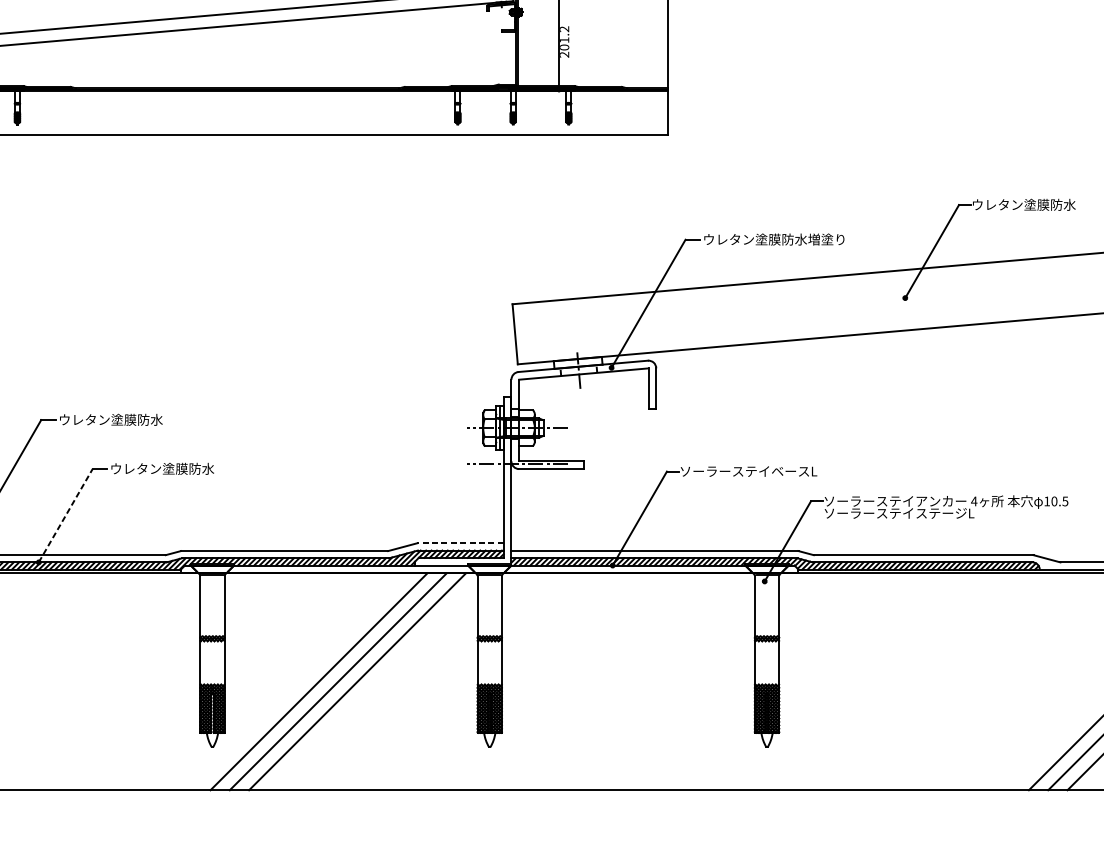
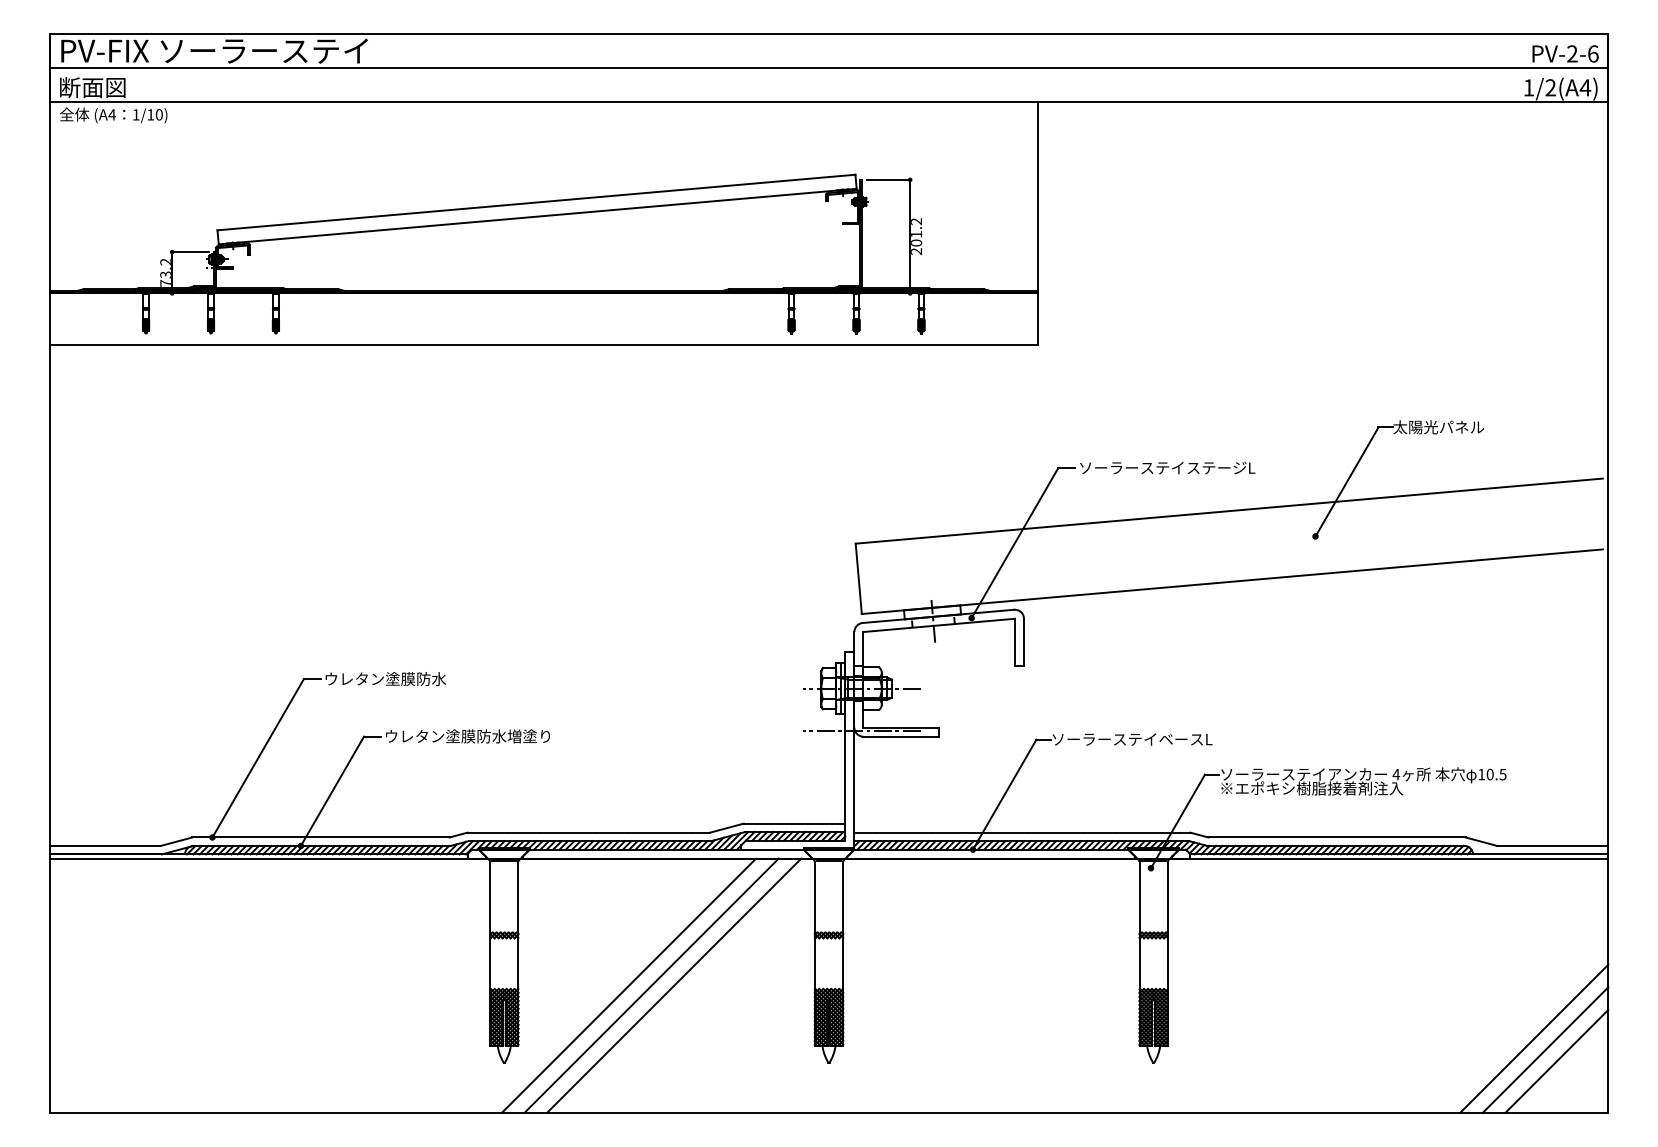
text: (1023, 205) -> (1454, 427), ウレタン塗膜防水 -> 太陽光パネル
text: (778, 239) -> (1167, 467), ウレタン塗膜防水増塗り -> ソーラーステイステージL
text: (233, 468) -> (528, 736), ウレタン塗膜防水 -> ウレタン塗膜防水増塗り
text: (902, 513) -> (1312, 788), ソーラーステイステージL -> ※エポキシ樹脂接着剤注入
line: (65, 515) -> (332, 790), dashed -> solid
line: (460, 543) -> (794, 823), dashed -> solid

